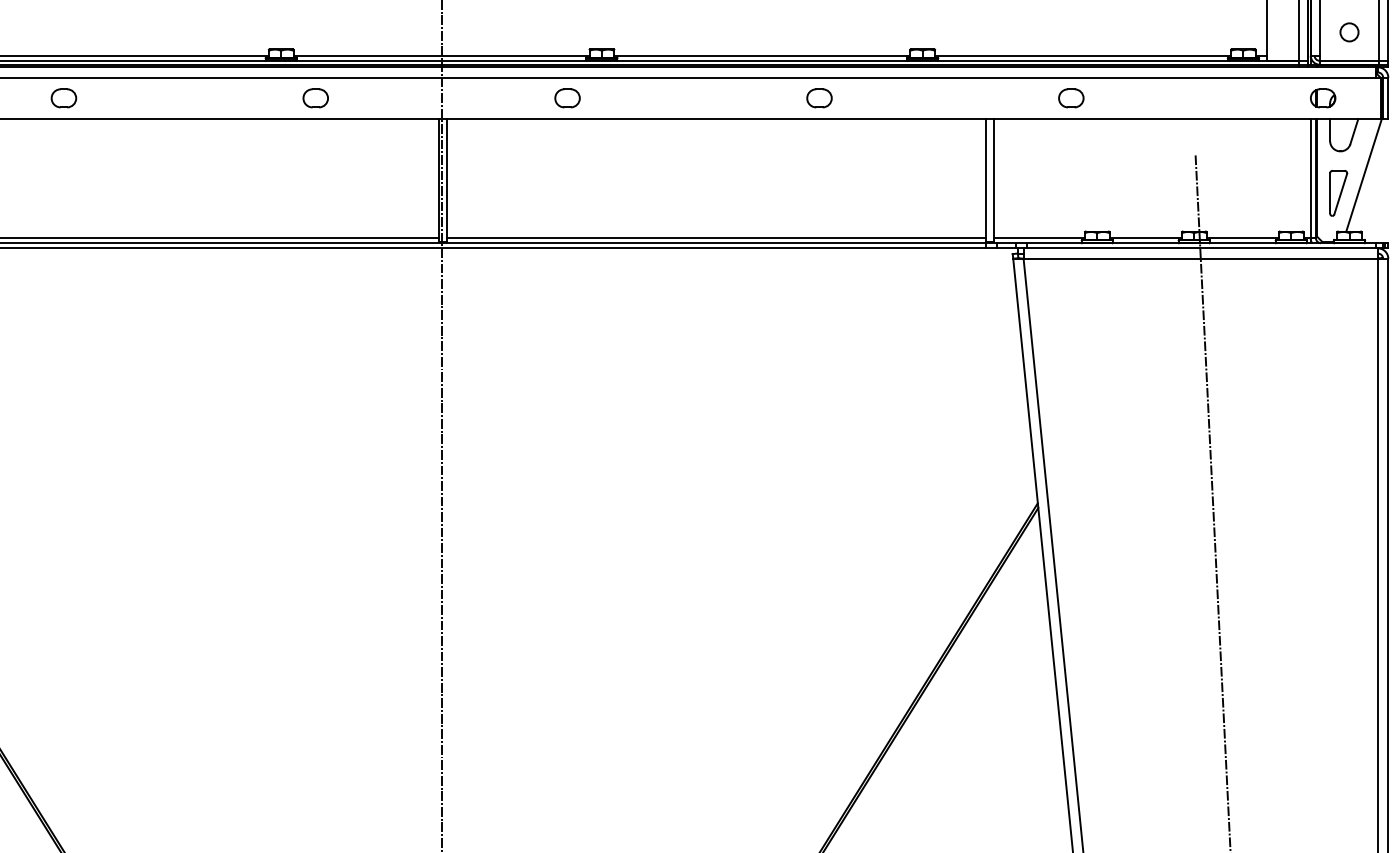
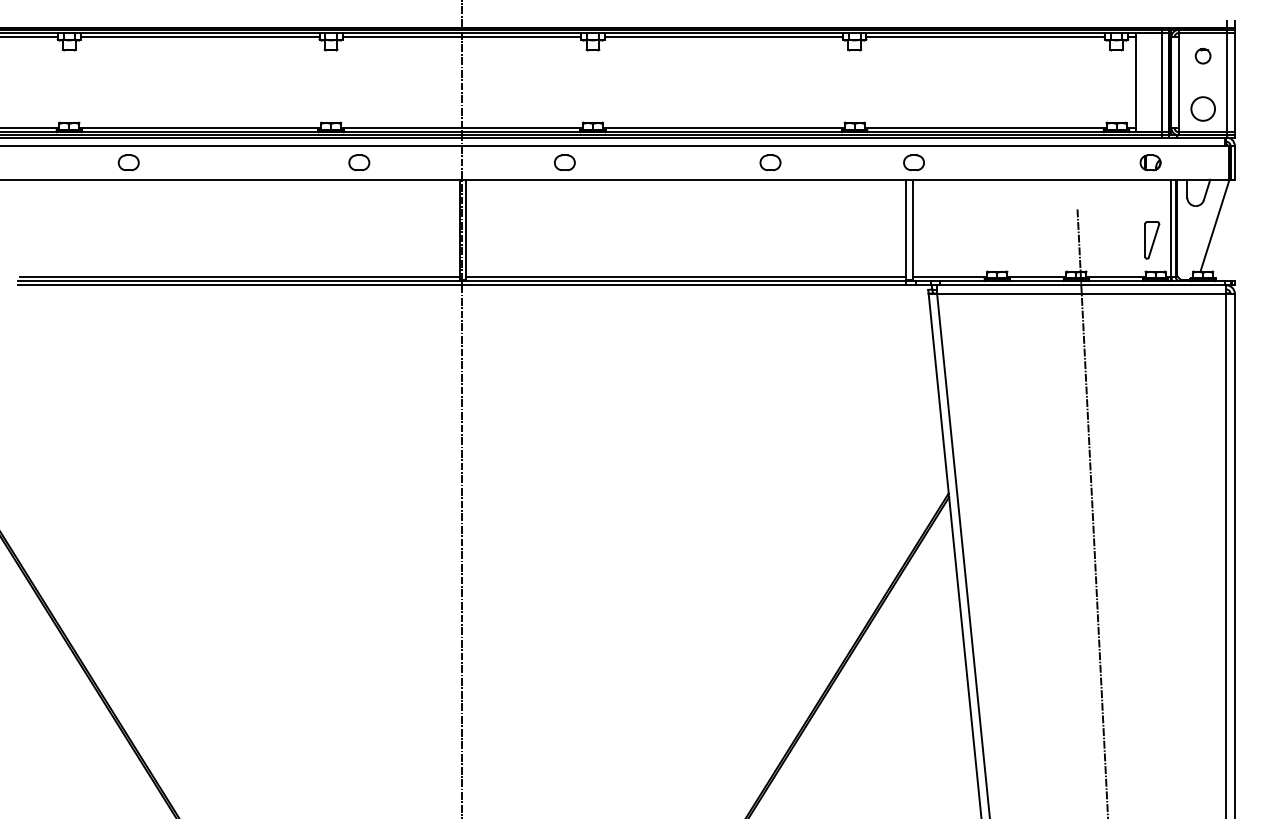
circle: (1348, 31) -> (1202, 108), size x1.6
part: (63, 97) -> (128, 162), moved
part: (1070, 97) -> (913, 162), moved
part: (1323, 97) -> (1150, 162), moved
part: (1338, 193) -> (1152, 240), moved

